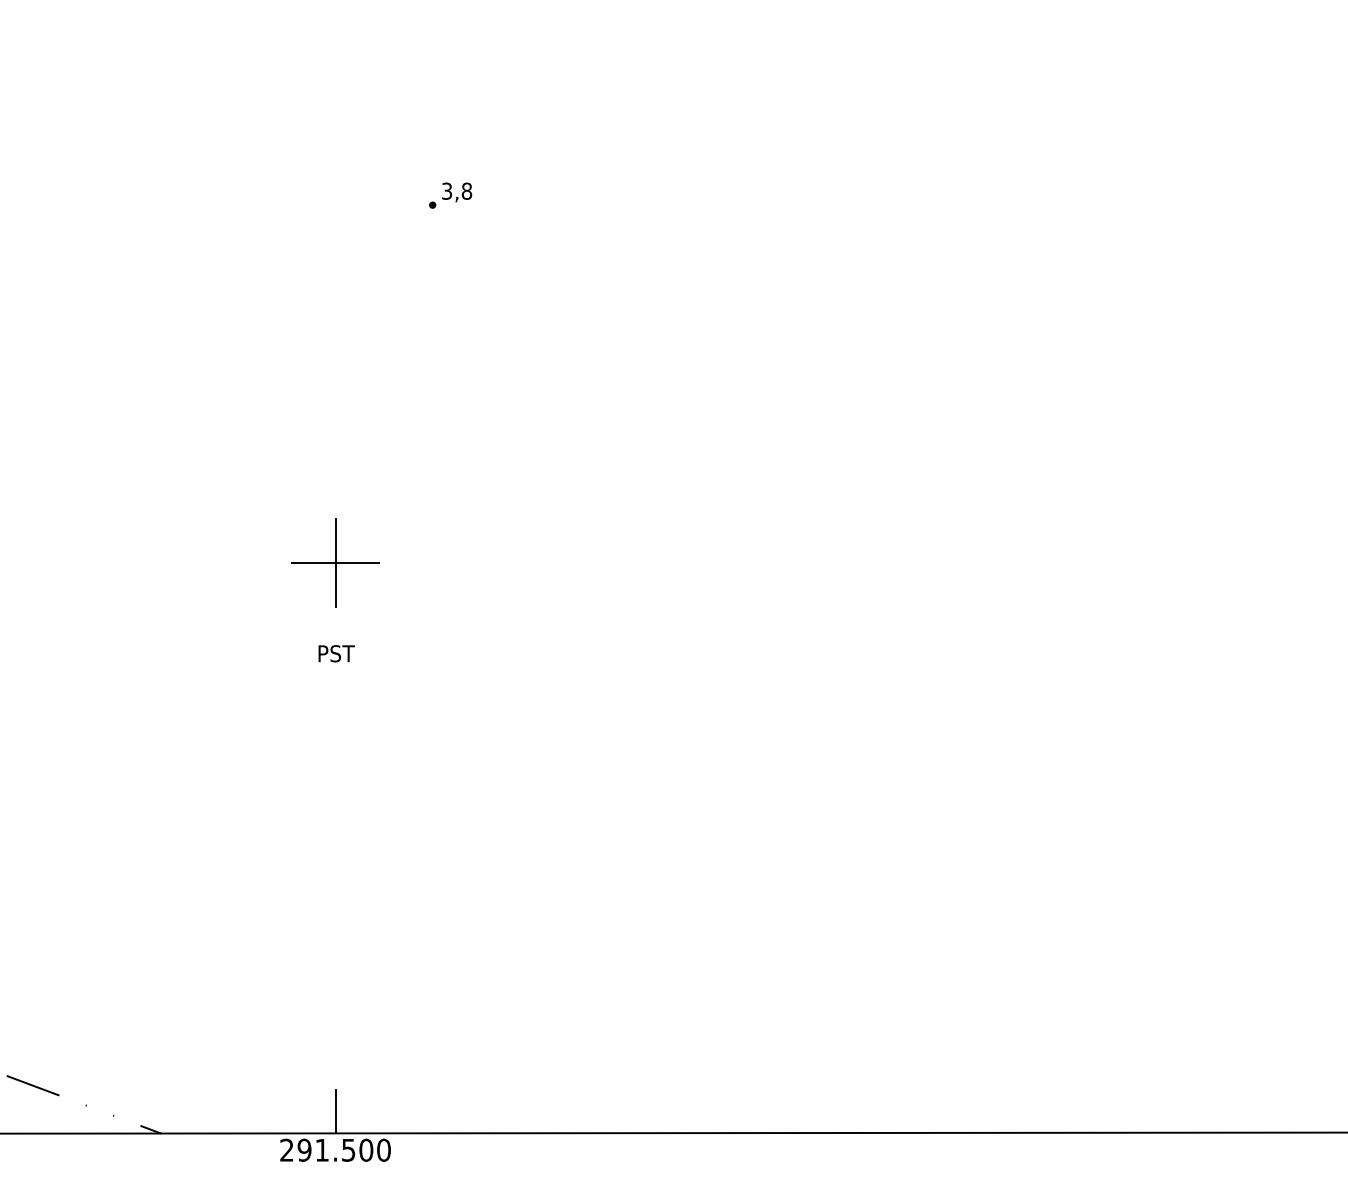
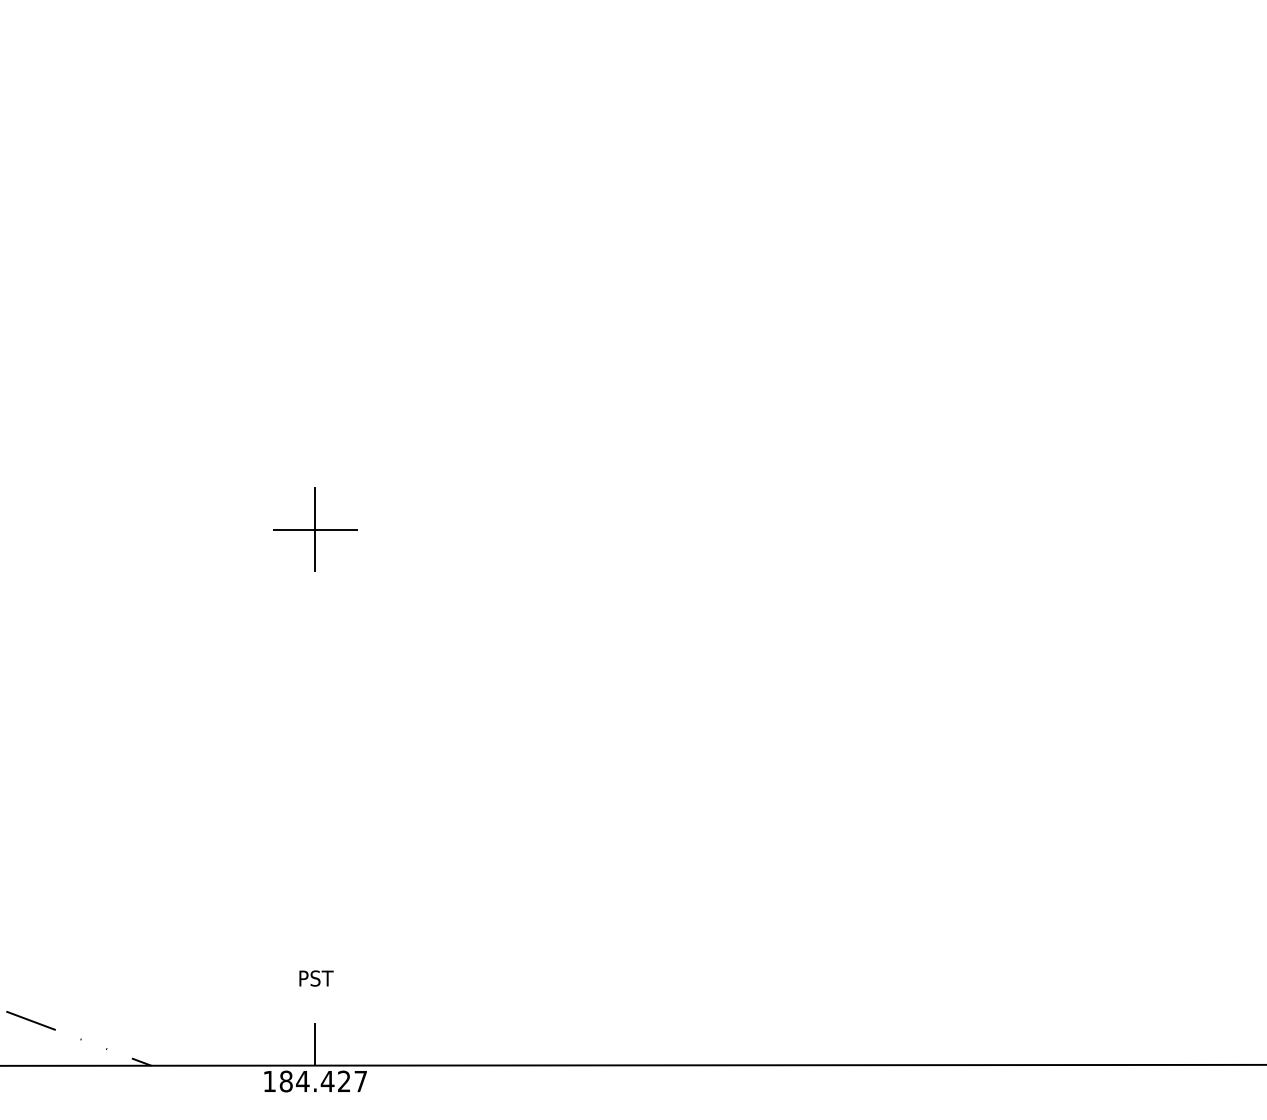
part: (450, 195) -> (423, 184), removed
text: (336, 653) -> (316, 978), moved
text: (335, 1149) -> (315, 1080), 291.500 -> 184.427

